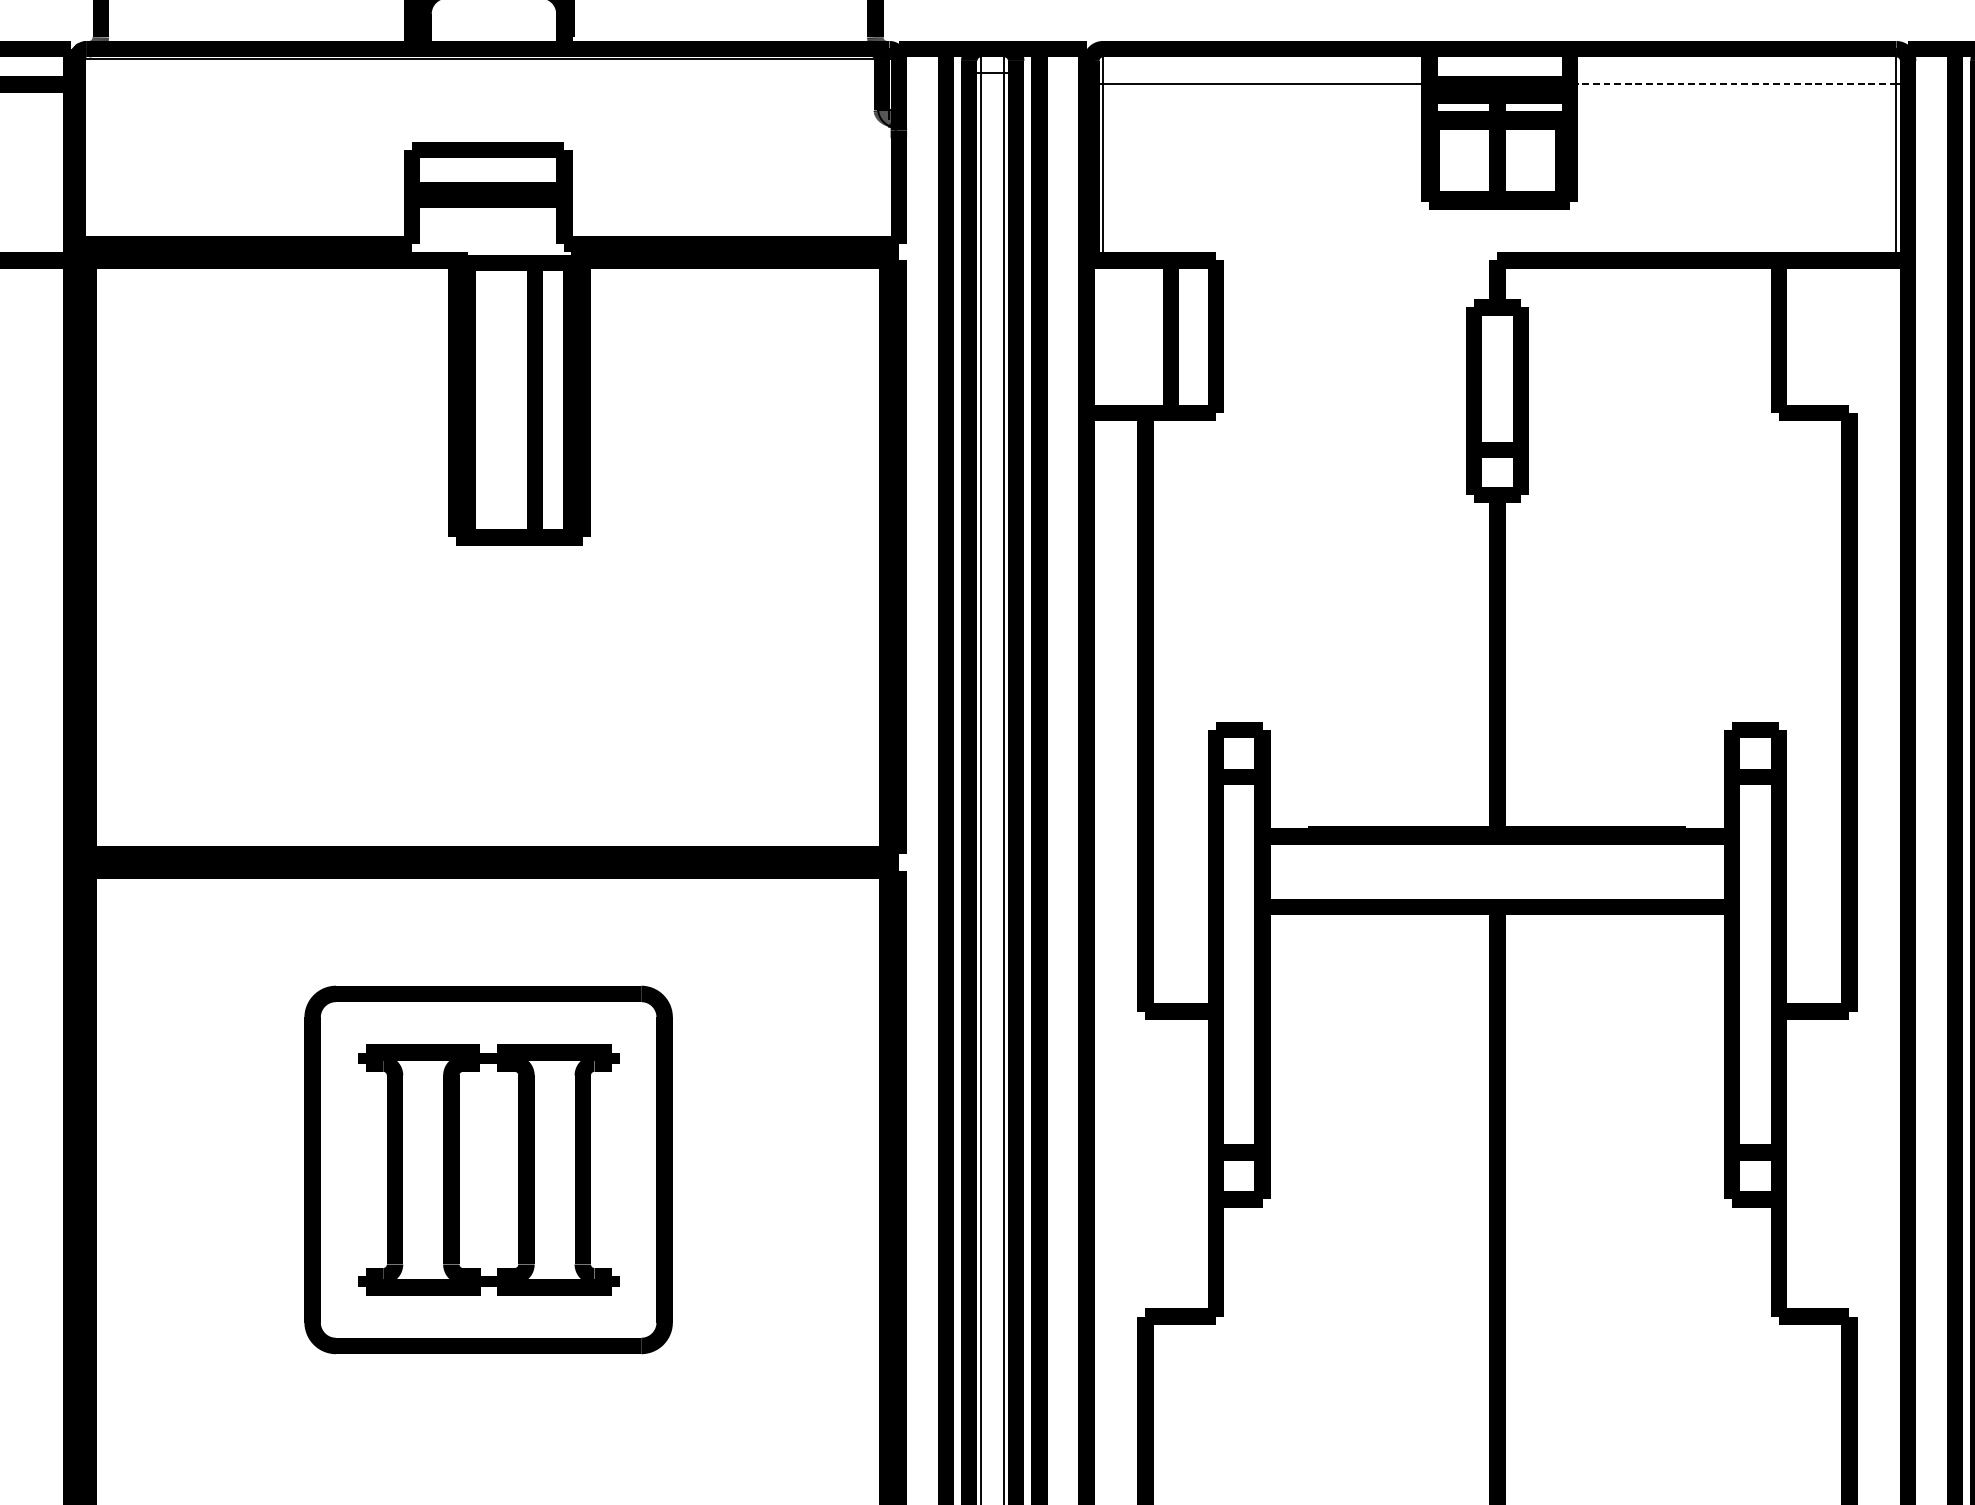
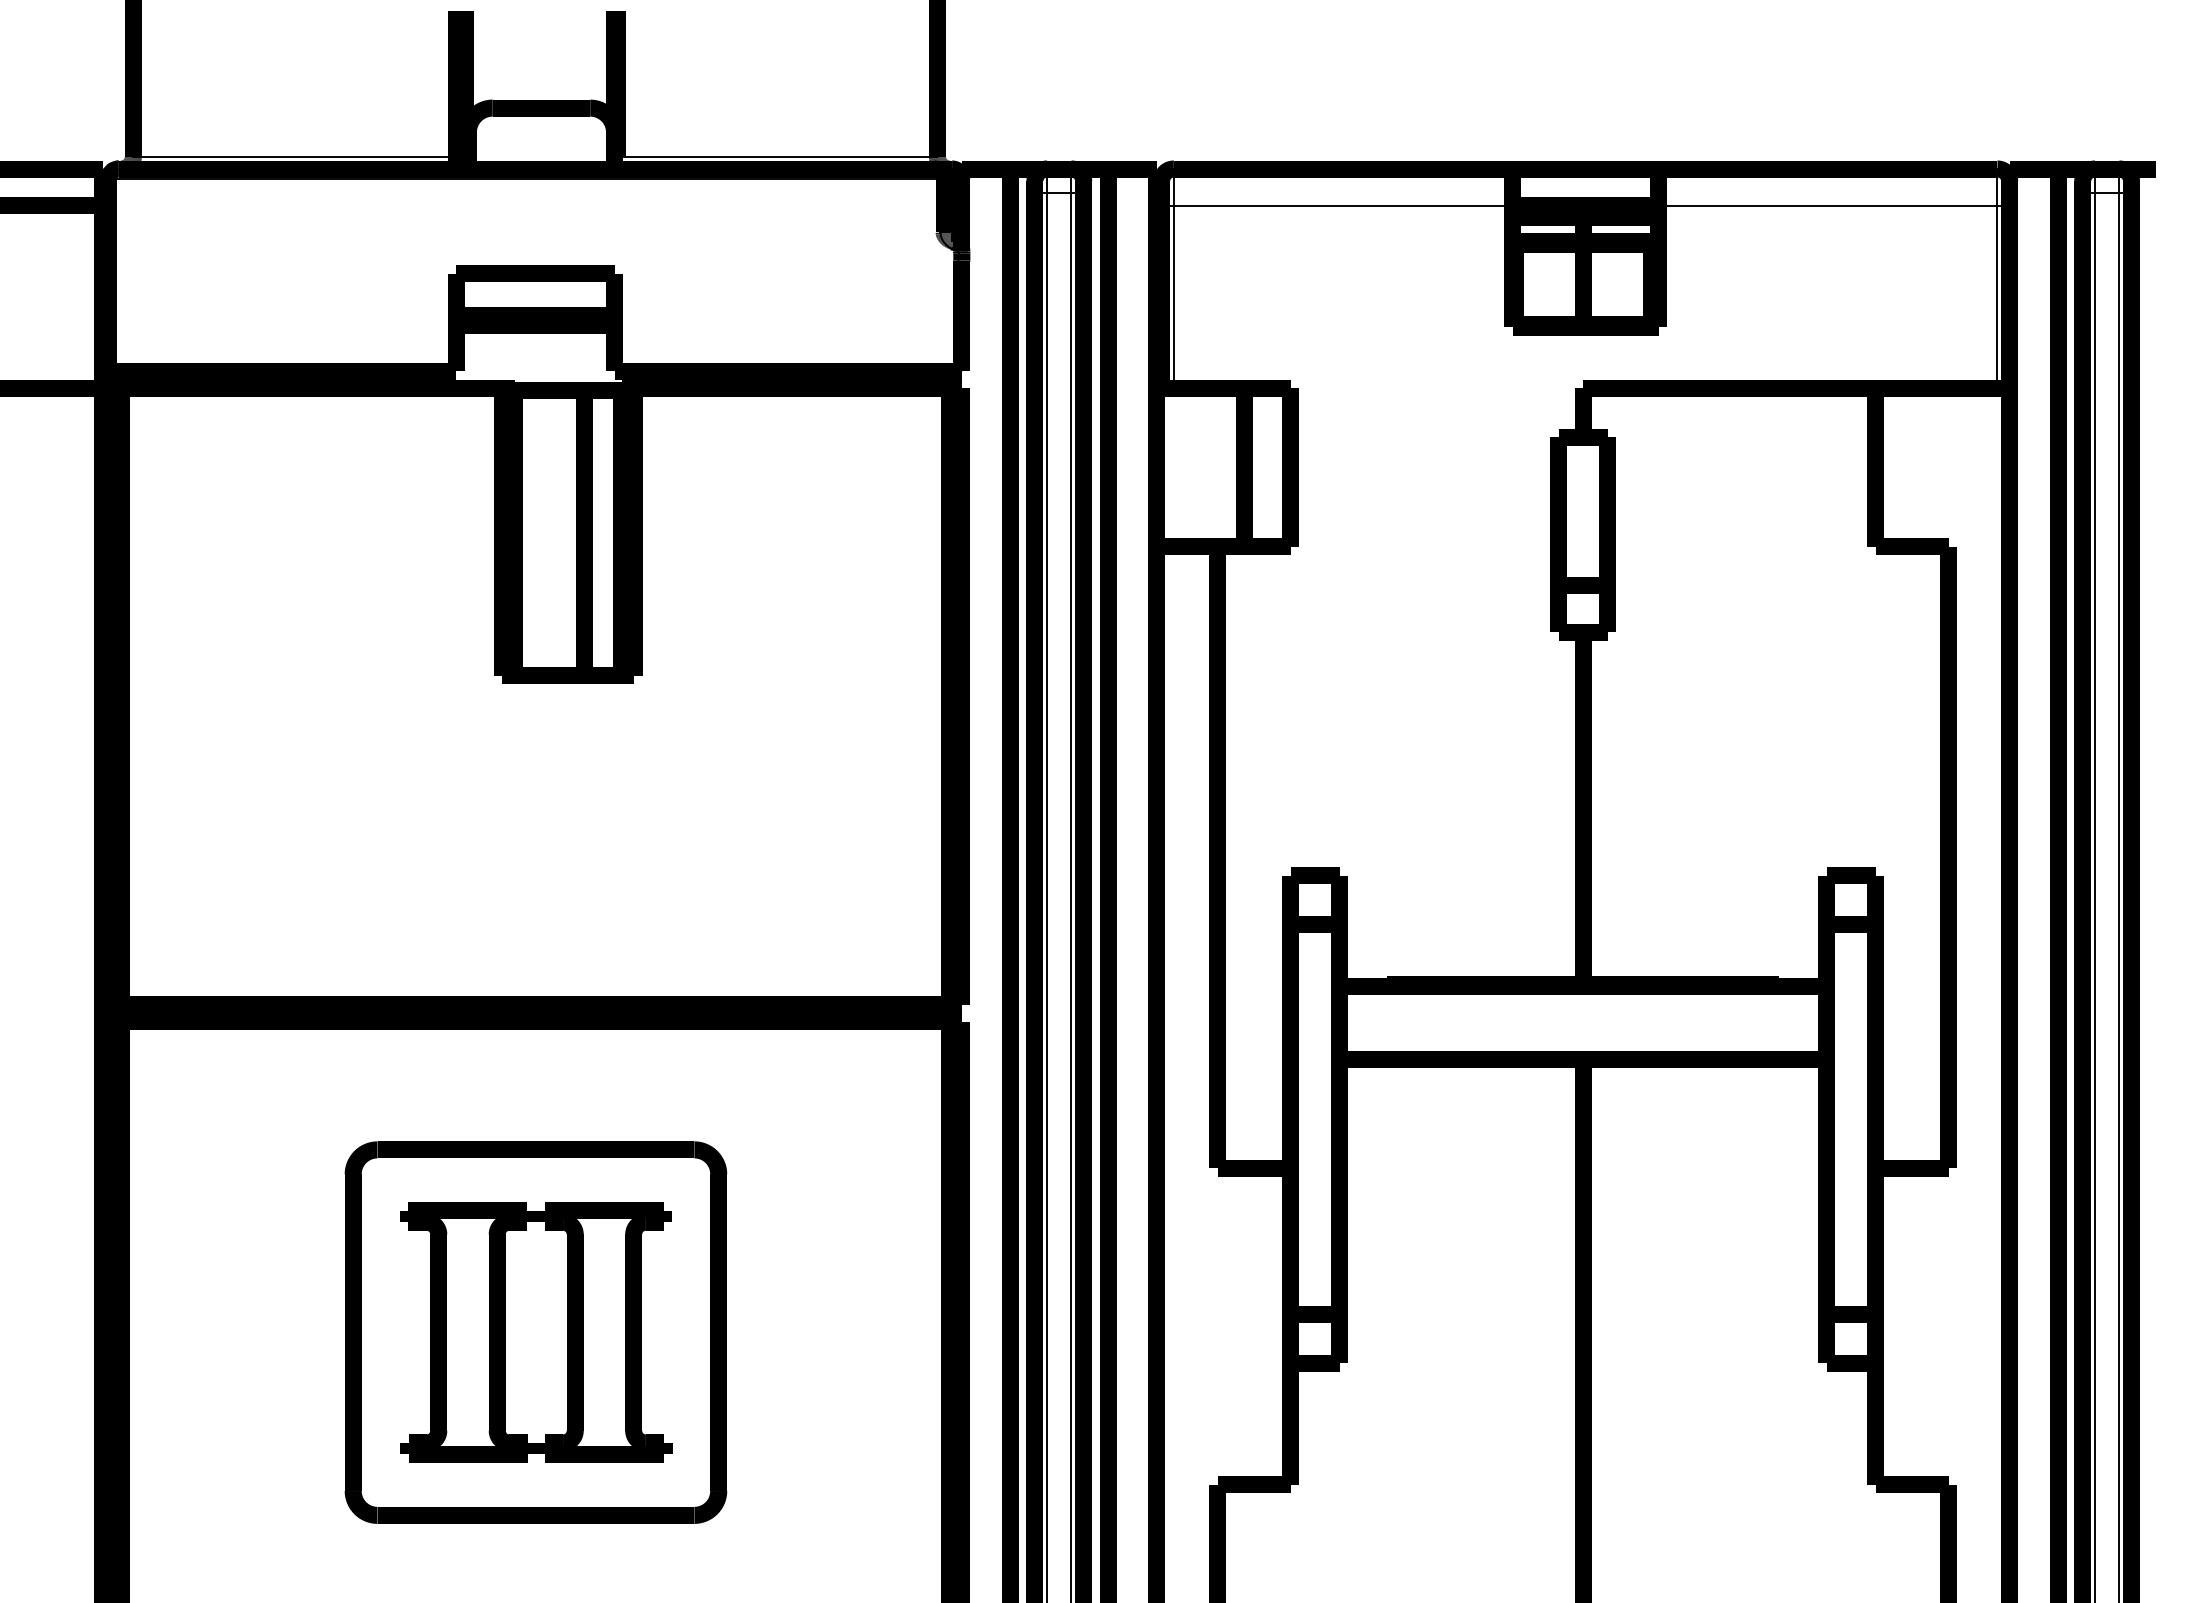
line: (256, 37) -> (294, 156), added
line: (719, 37) -> (775, 156), added
line: (1732, 84) -> (1827, 205), dashed -> solid

